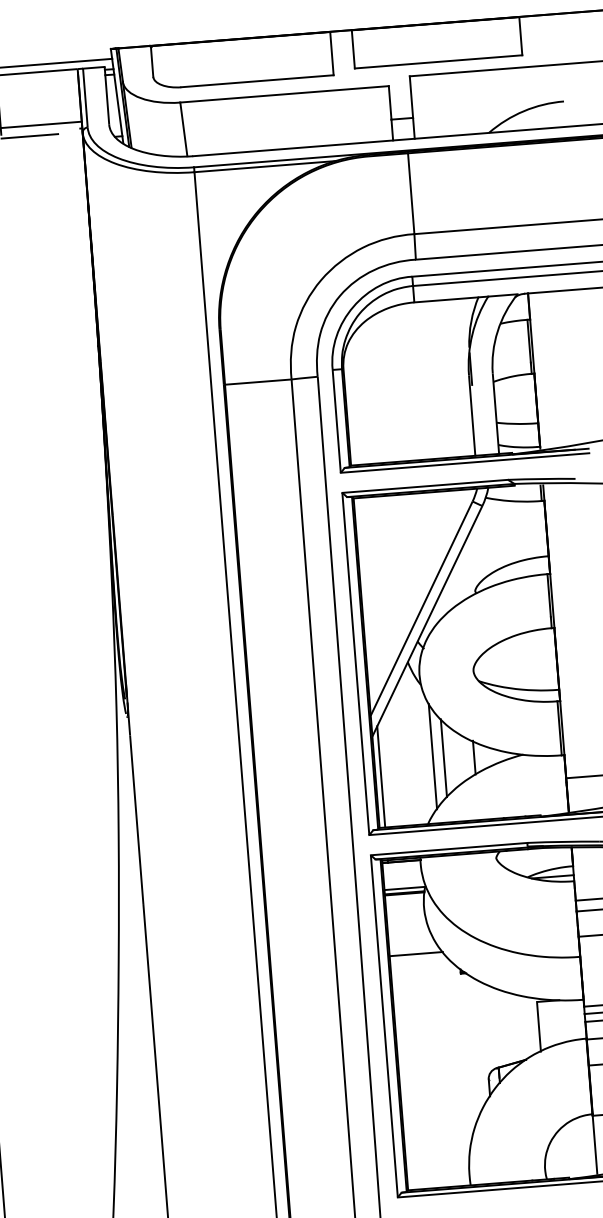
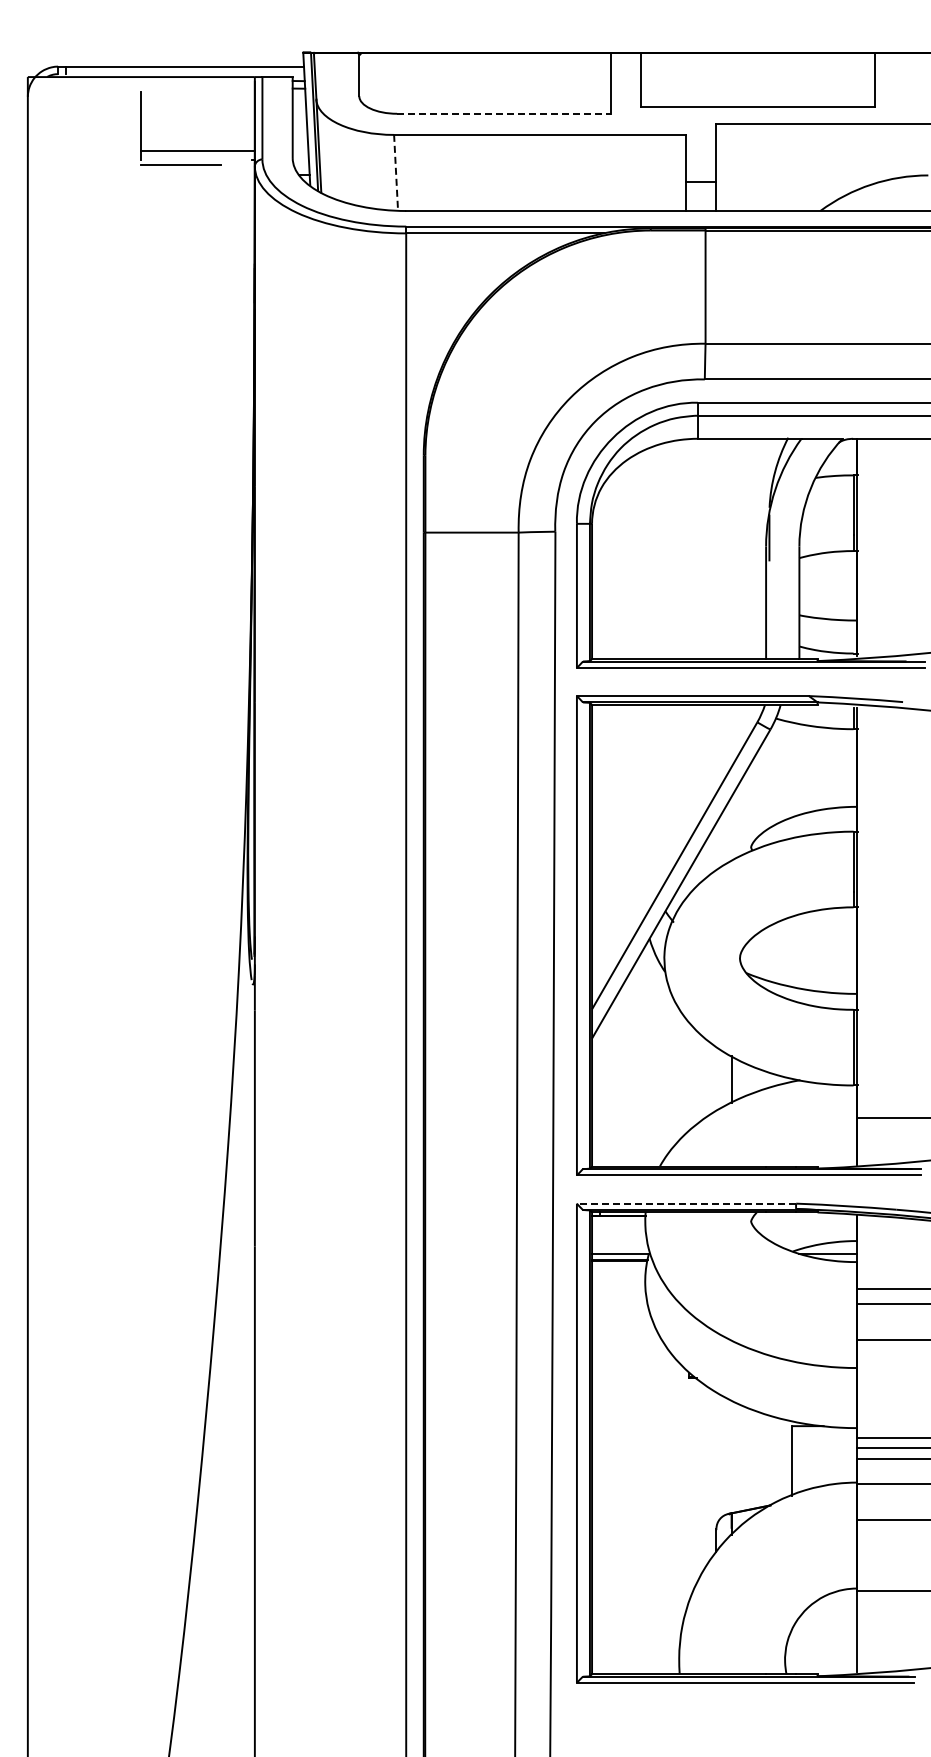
line: (257, 81) -> (503, 113), solid -> dashed
line: (184, 129) -> (396, 172), solid -> dashed
line: (433, 756) -> (674, 1072), removed
line: (444, 758) -> (689, 1076), removed
line: (380, 776) -> (599, 1095), removed
line: (449, 848) -> (686, 1203), solid -> dashed
line: (416, 954) -> (629, 1346), removed

